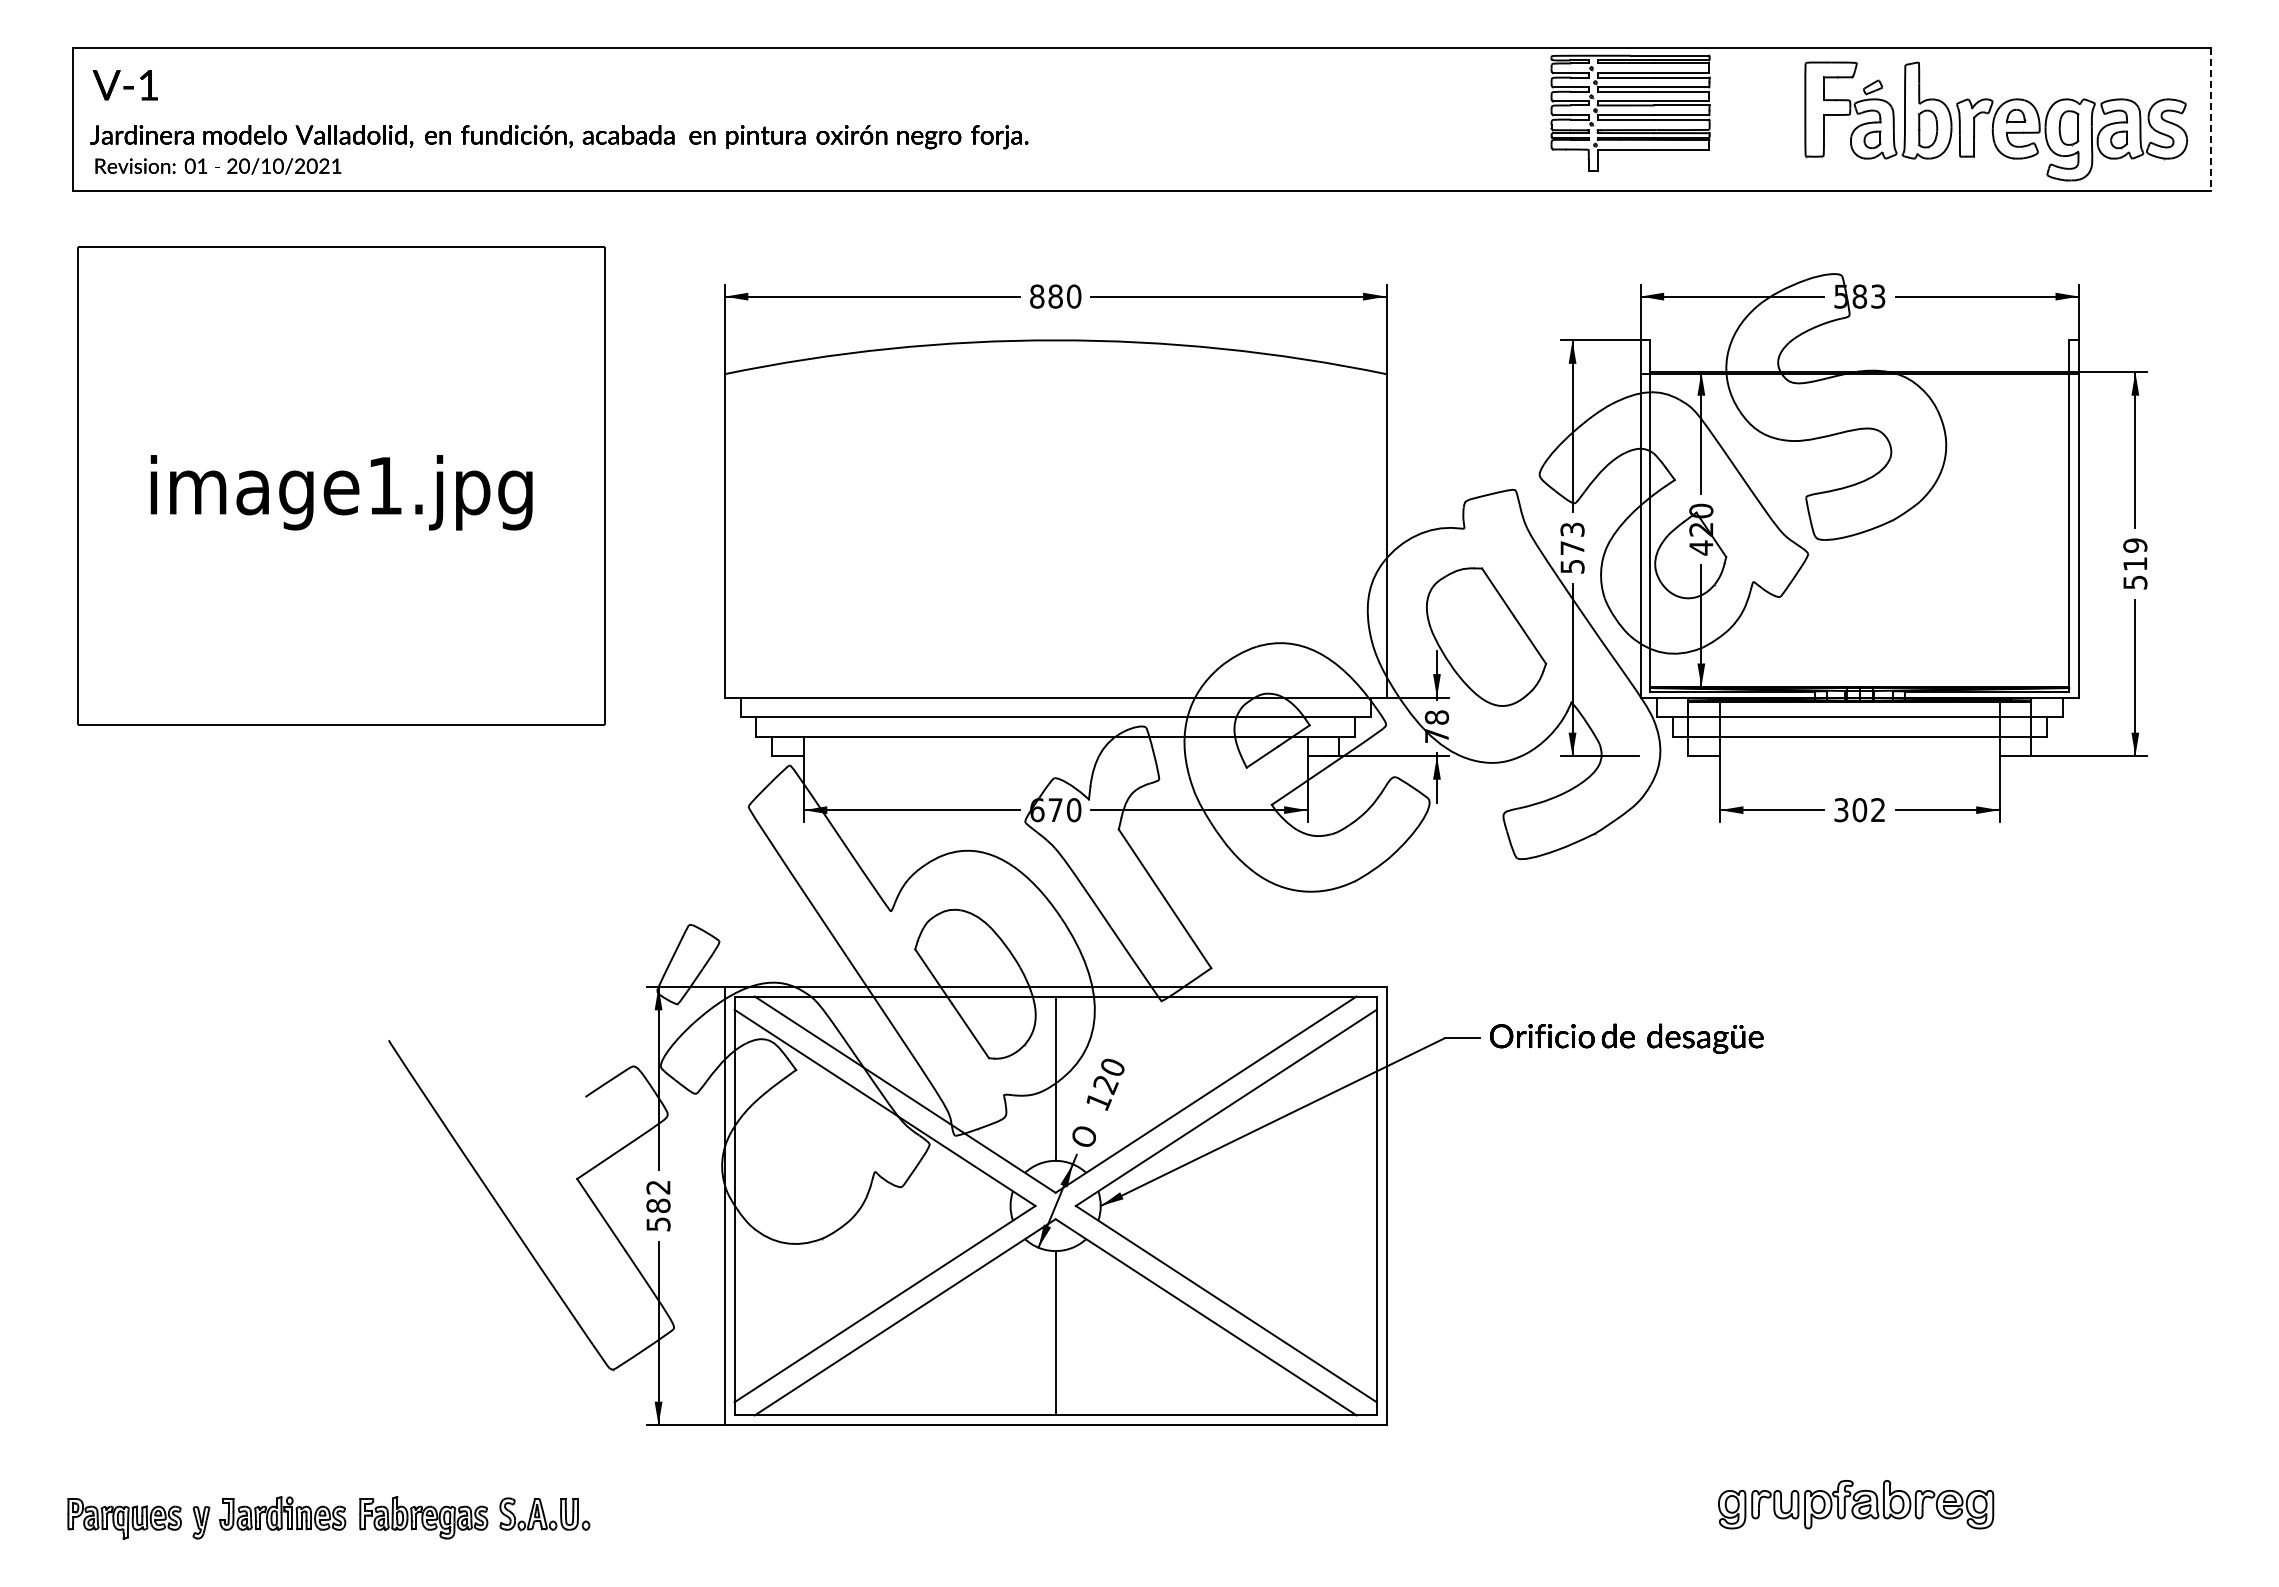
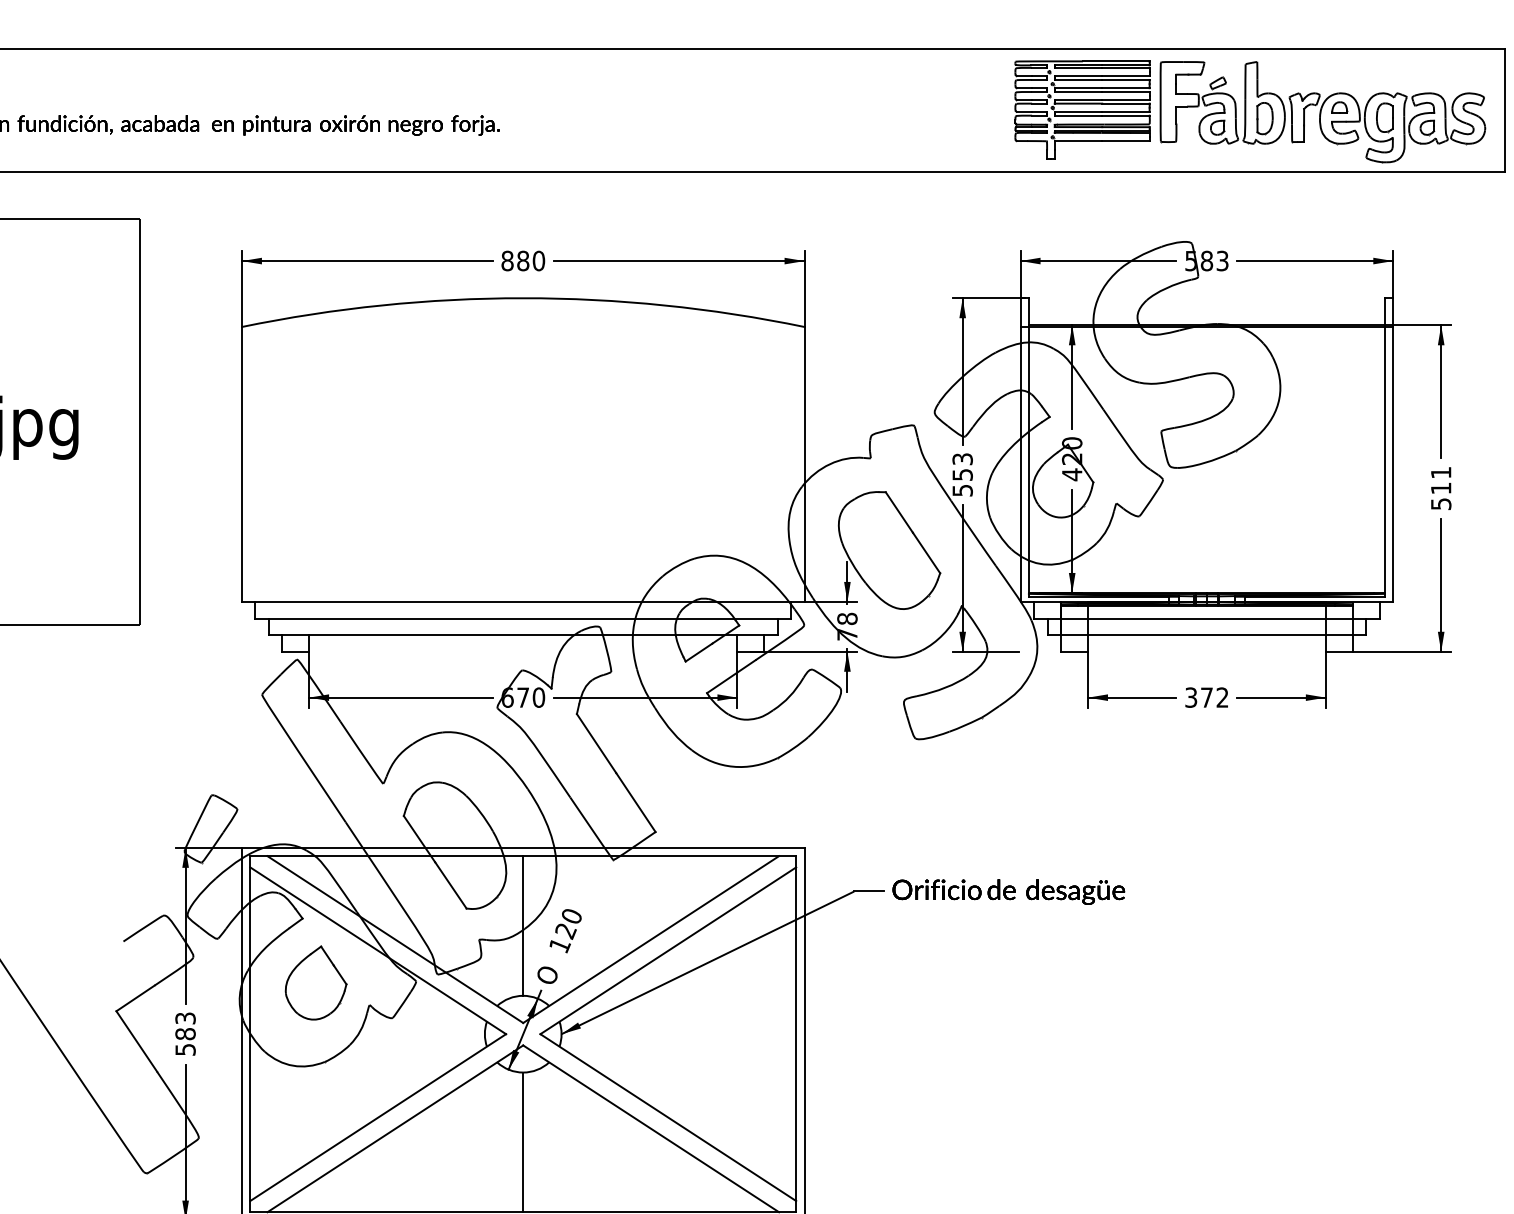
part: (1630, 112) -> (1082, 109), moved
line: (2210, 119) -> (1505, 110), dashed -> solid
text: (2135, 545) -> (1441, 472), 519 -> 511
text: (1572, 548) -> (962, 475), 573 -> 553
text: (1859, 810) -> (1206, 697), 302 -> 372
part: (811, 1145) -> (315, 982), added
text: (658, 1187) -> (185, 1018), 582 -> 583

